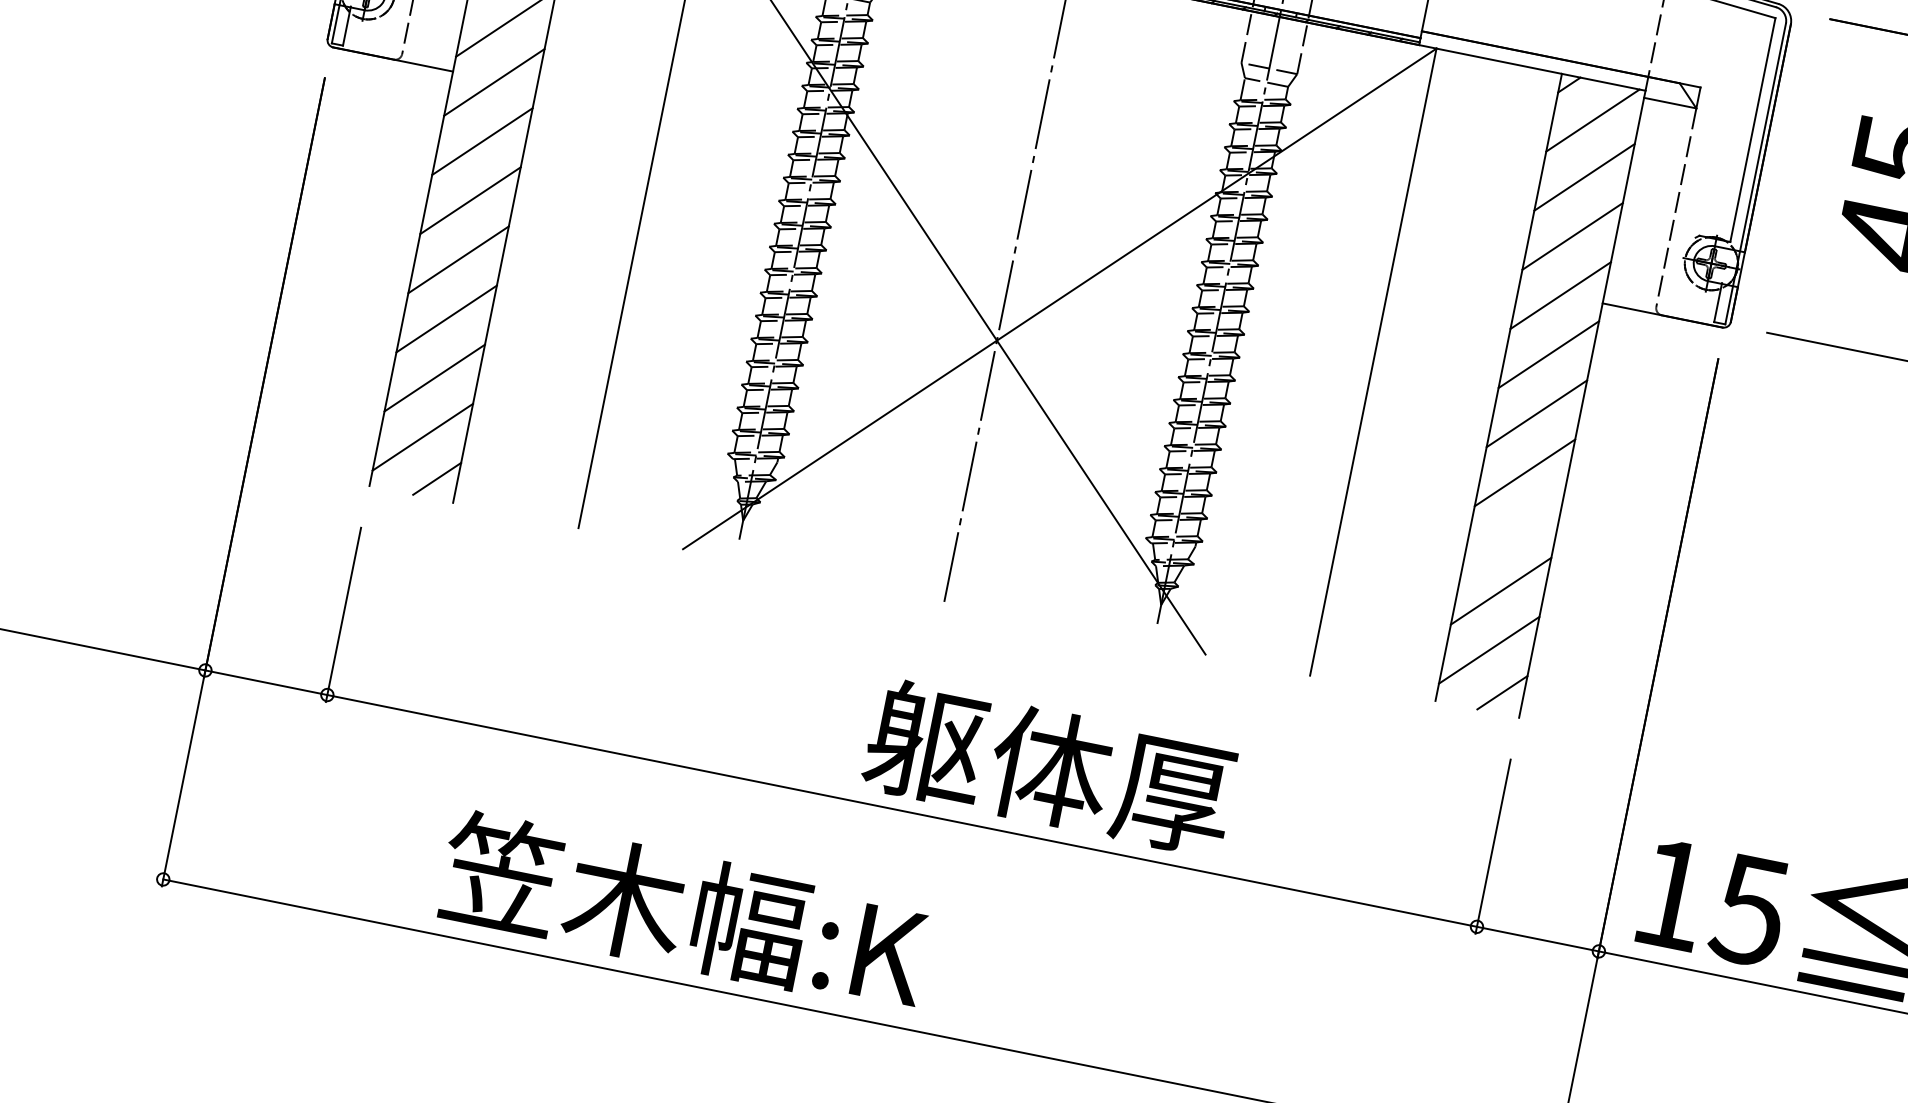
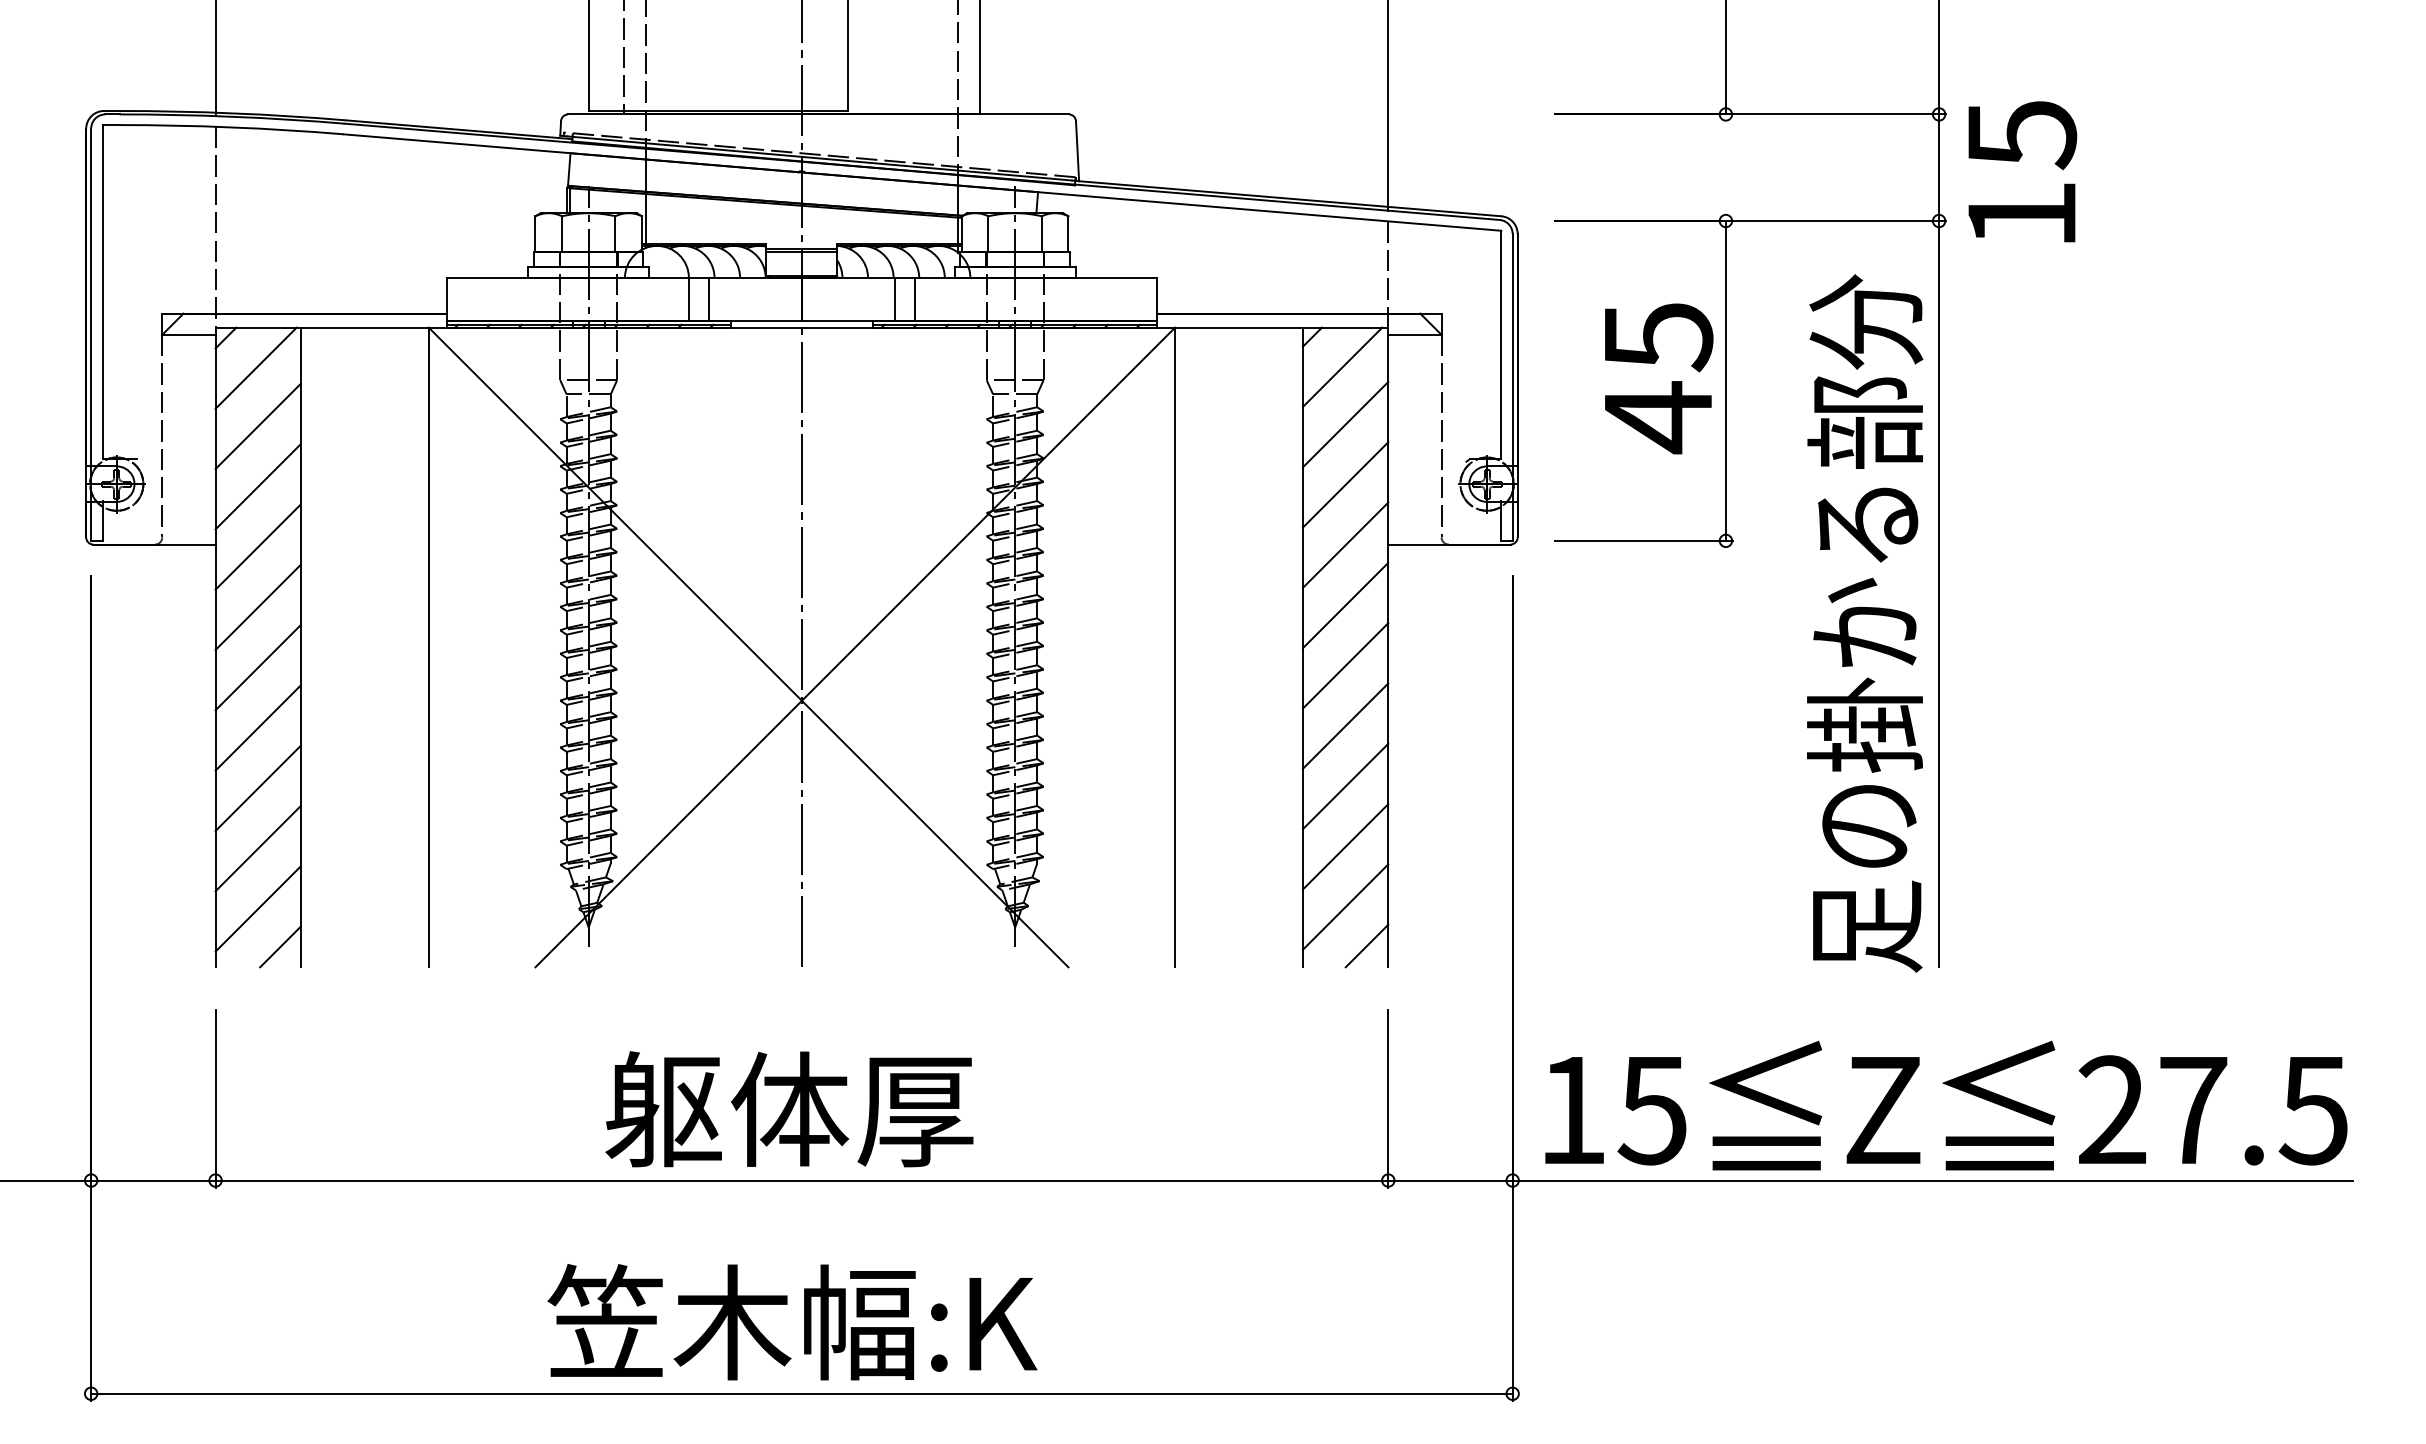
line: (1512, 532) -> (1345, 786), added
text: (1050, 768) -> (789, 1109), moved
text: (684, 911) -> (792, 1322), moved

